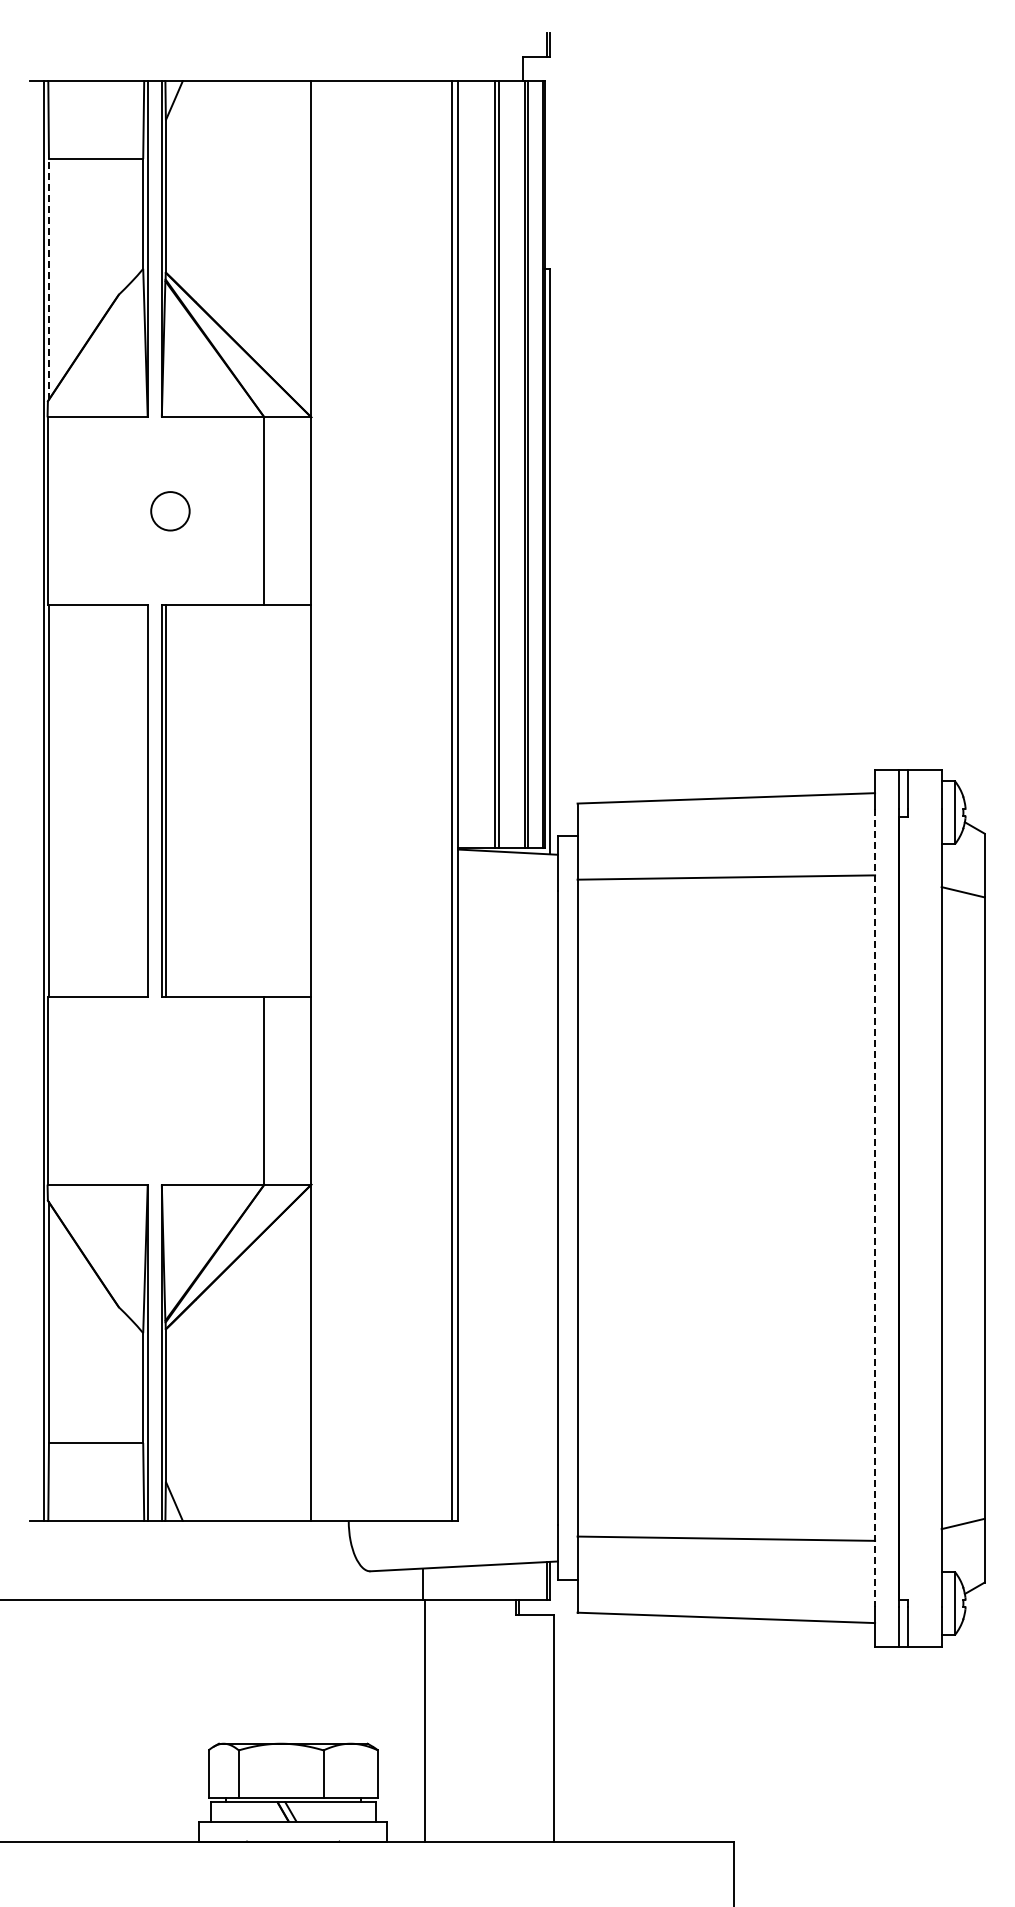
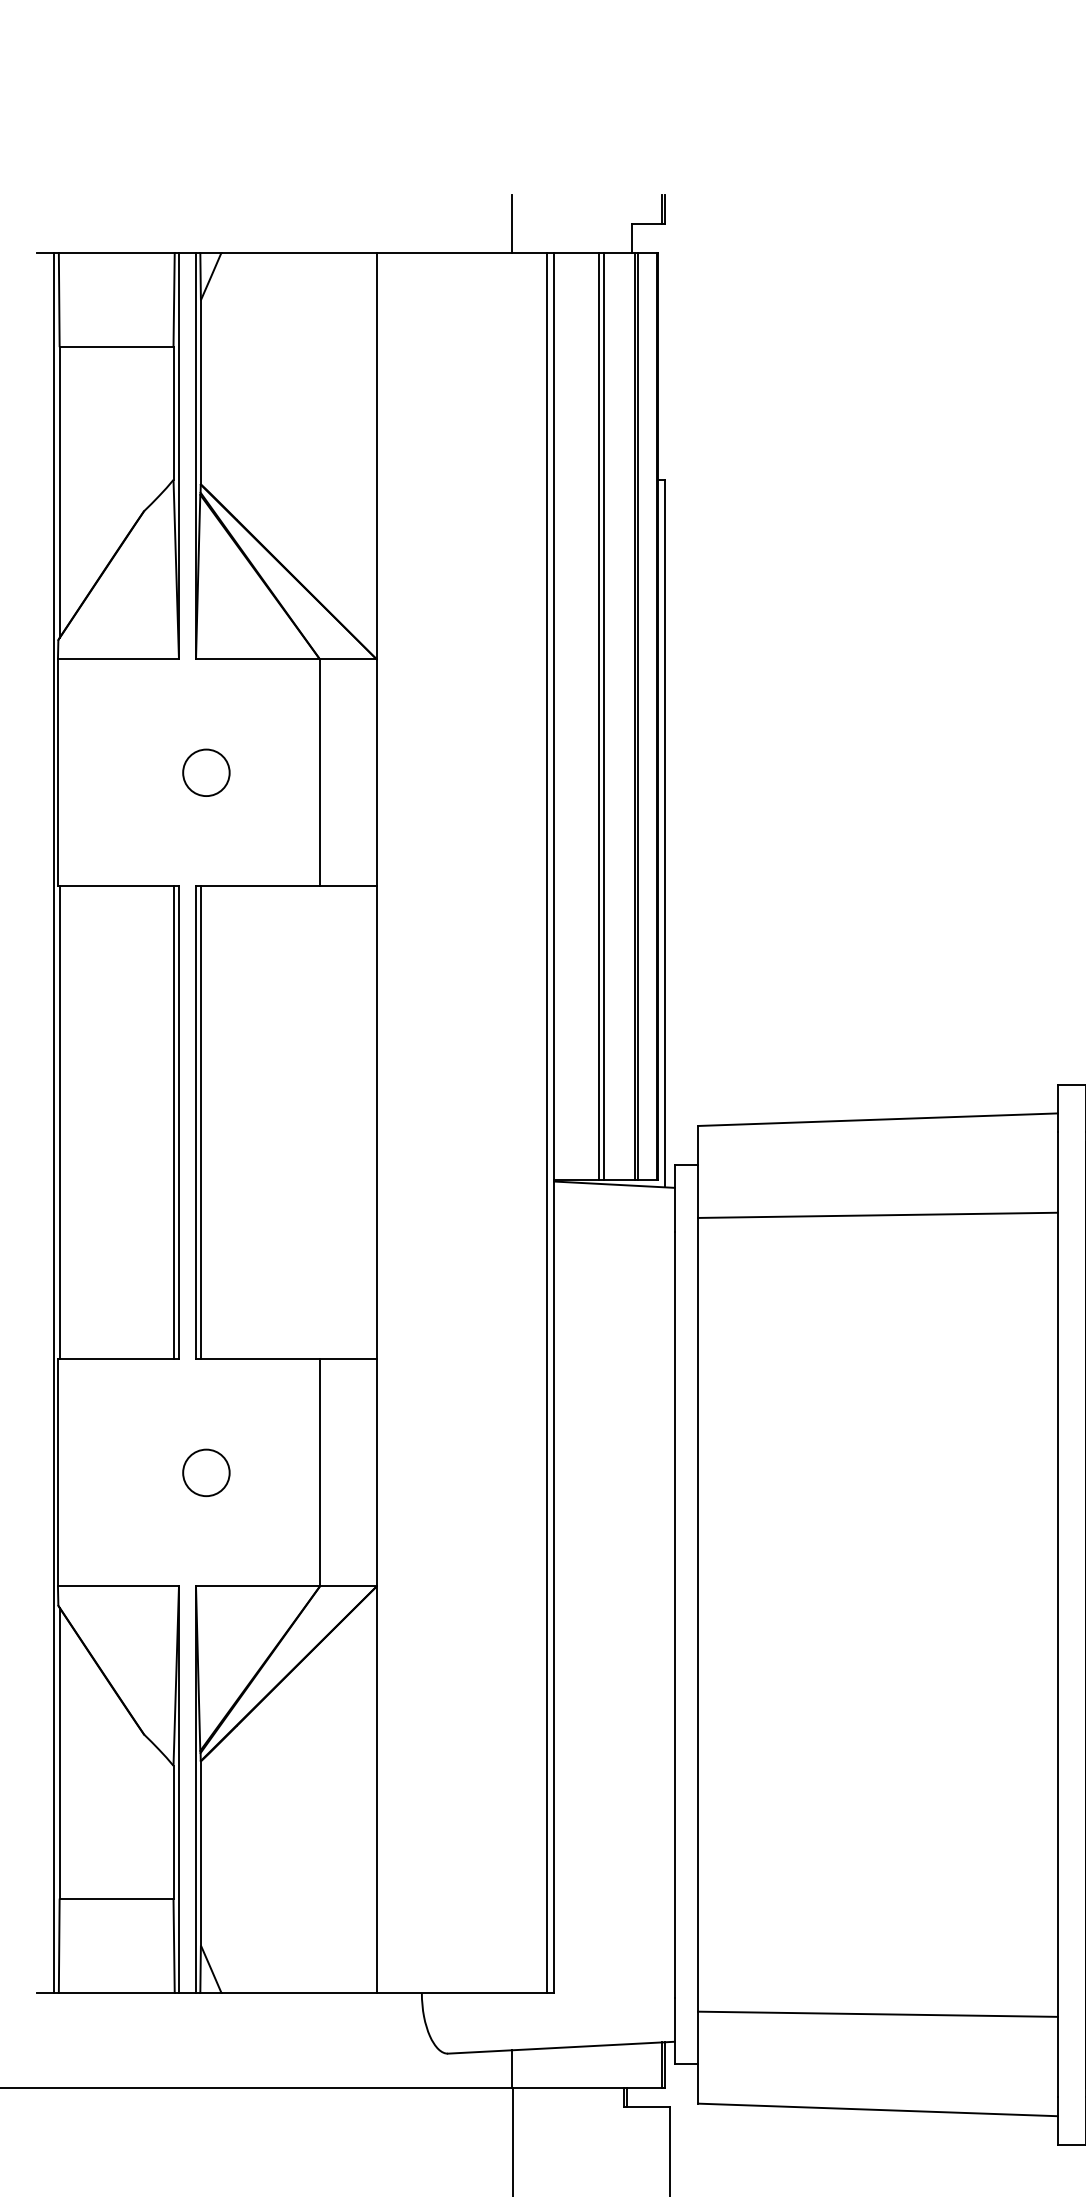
line: (423, 56) -> (512, 223), added
line: (48, 278) -> (59, 491), dashed -> solid
line: (143, 800) -> (173, 1122), added
circle: (170, 1090) -> (206, 1472), added
line: (875, 1208) -> (1058, 1615), dashed -> solid

